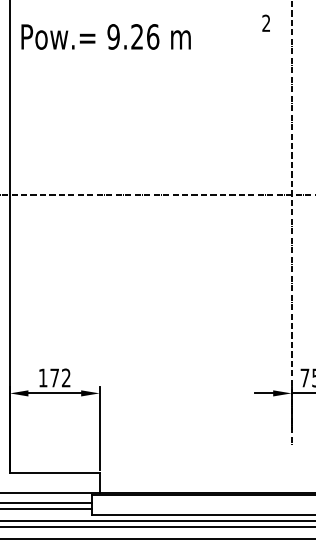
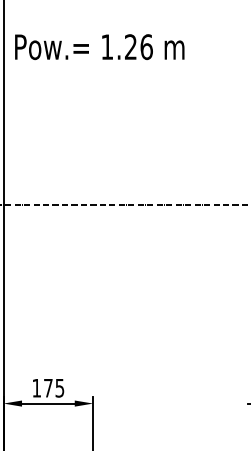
text: (113, 36) -> (107, 46), 9.26 -> 1.26
text: (66, 377) -> (60, 387), 172 -> 175

